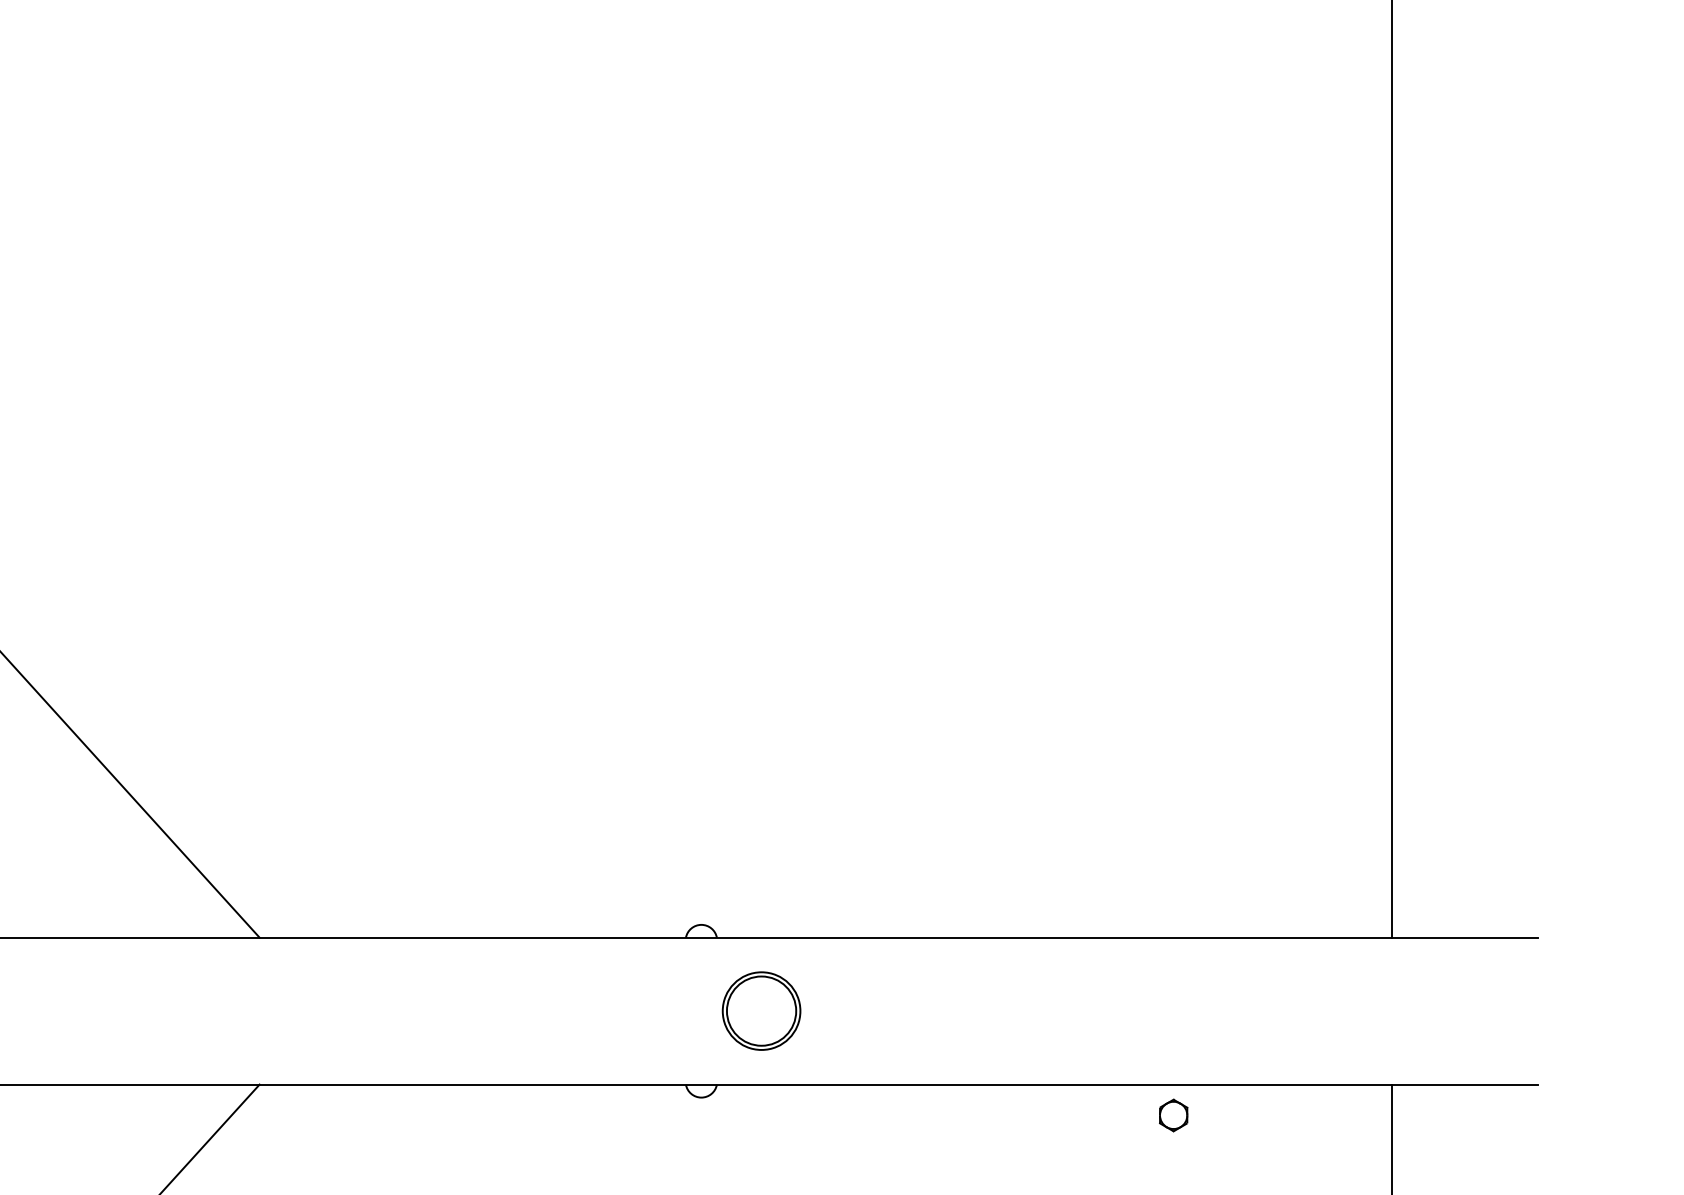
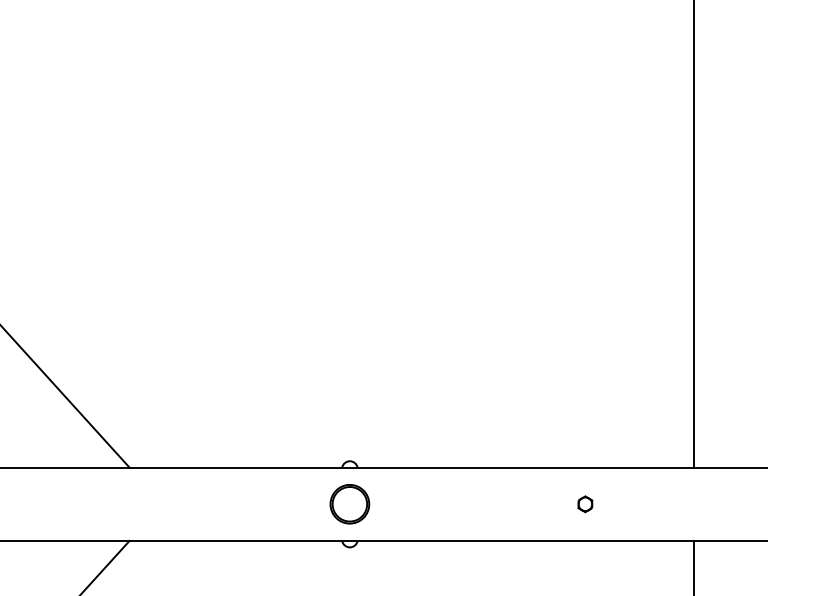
part: (760, 1011) -> (349, 504), moved
part: (1173, 1115) -> (585, 504), moved

